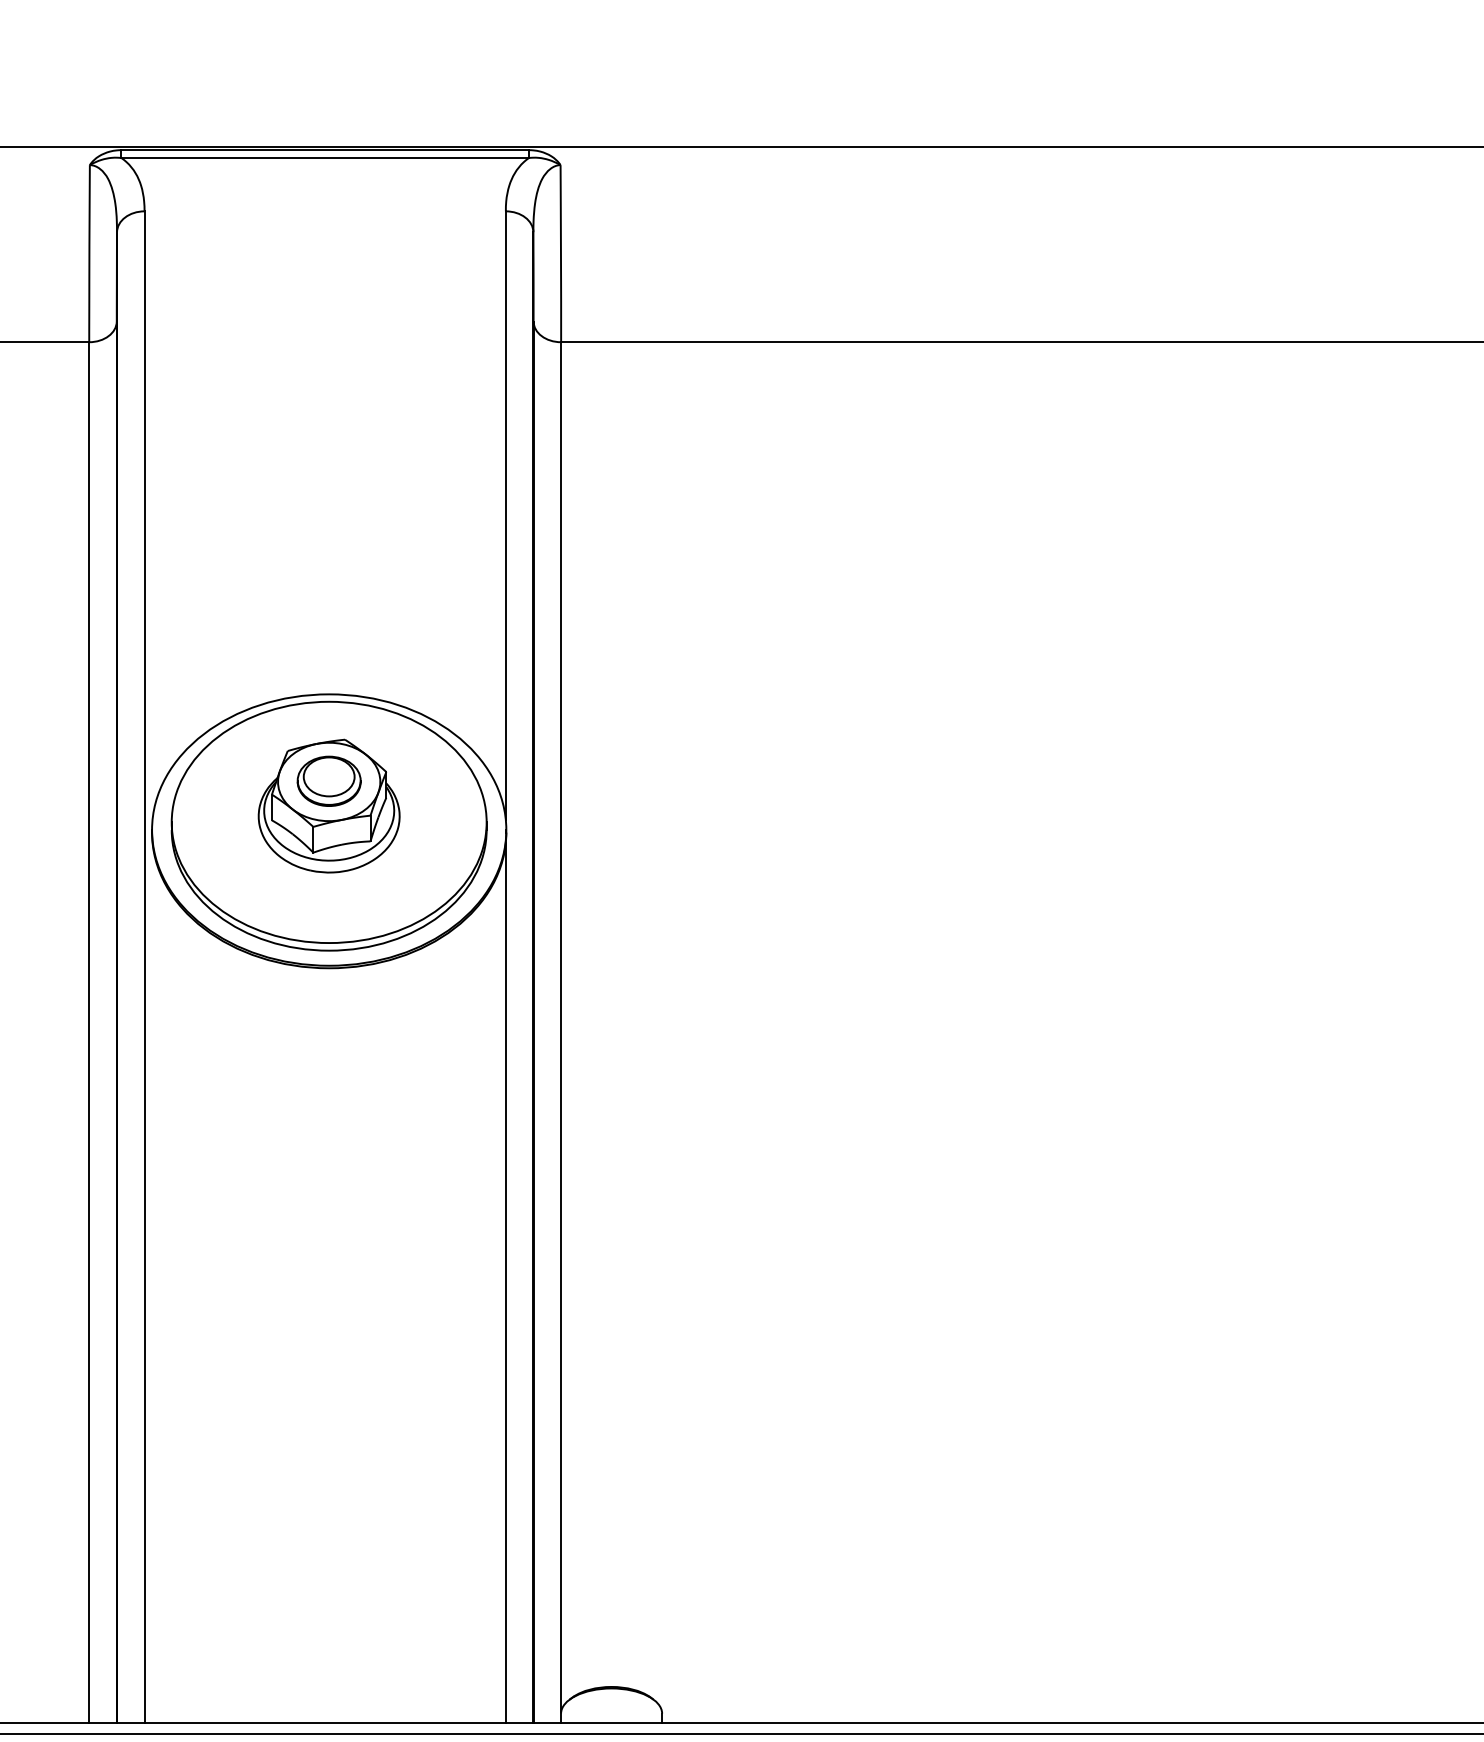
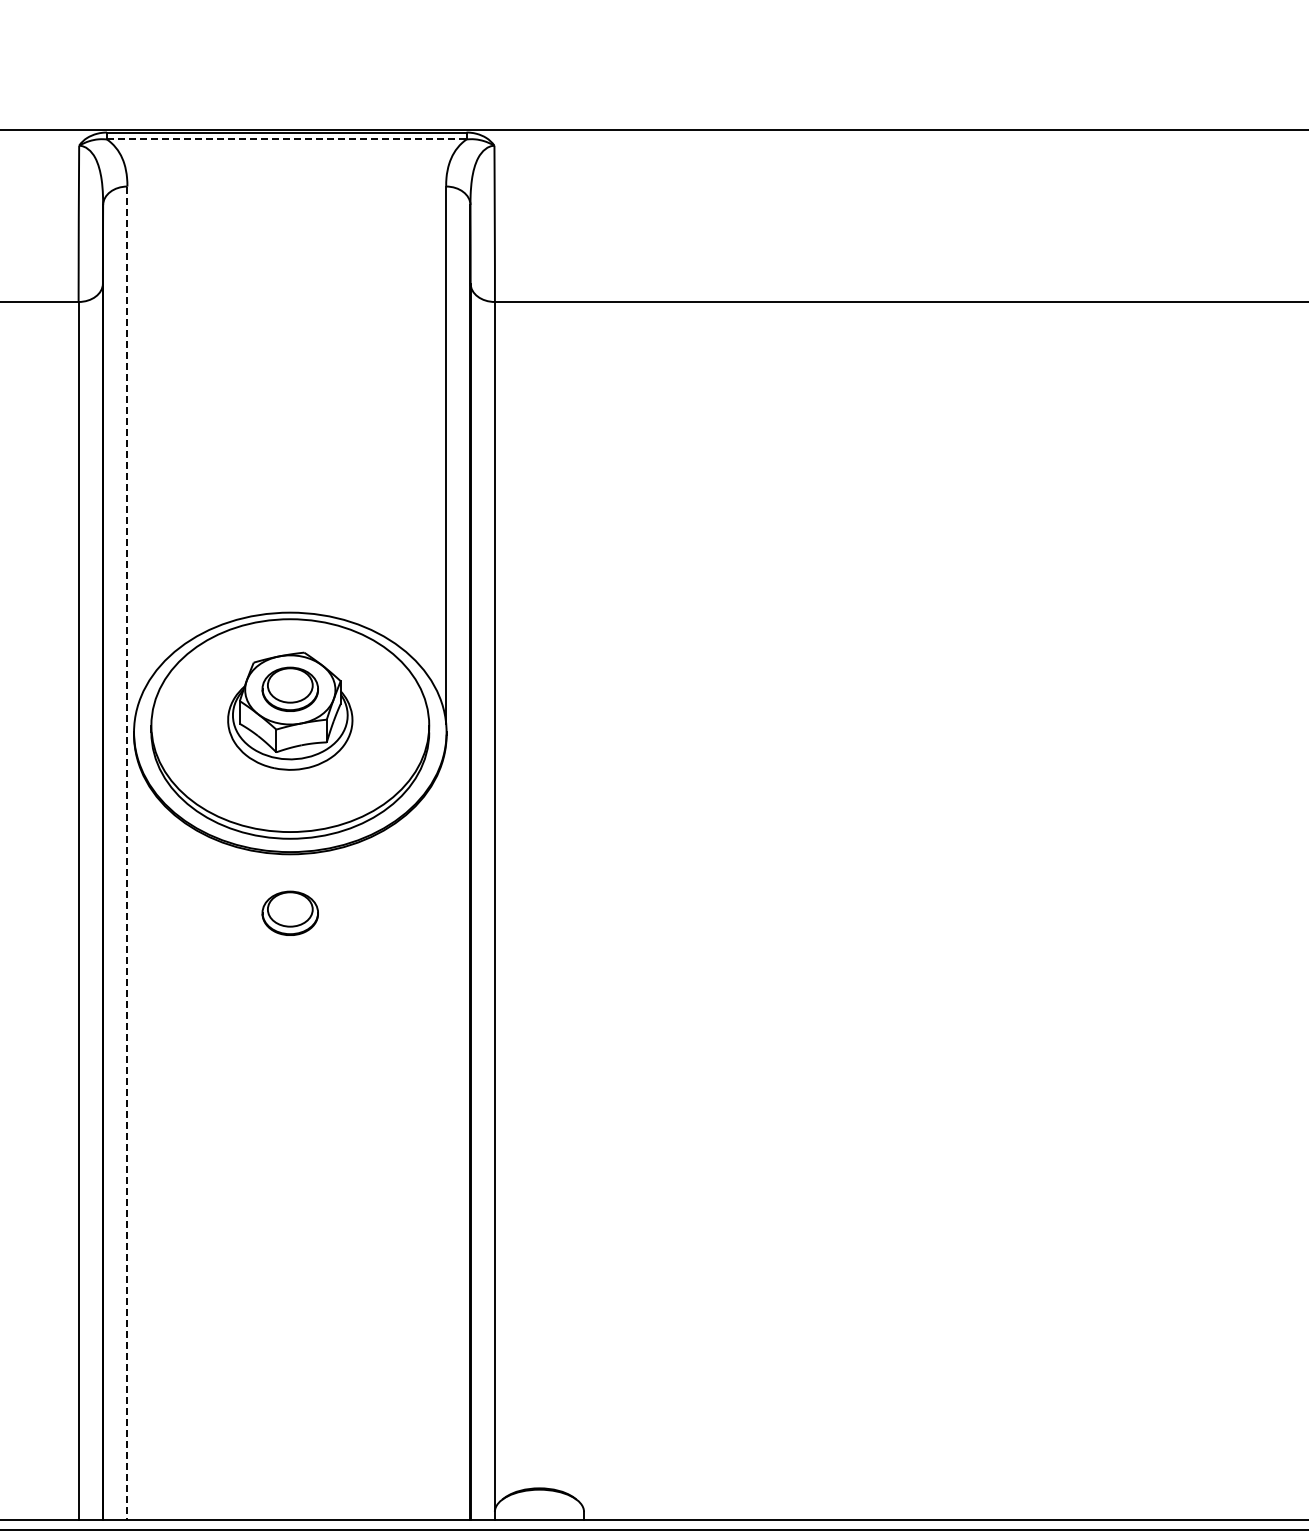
line: (324, 158) -> (286, 139), solid -> dashed
line: (144, 967) -> (127, 853), solid -> dashed
part: (328, 1034) -> (289, 912), added
line: (506, 1282) -> (446, 1131), removed

